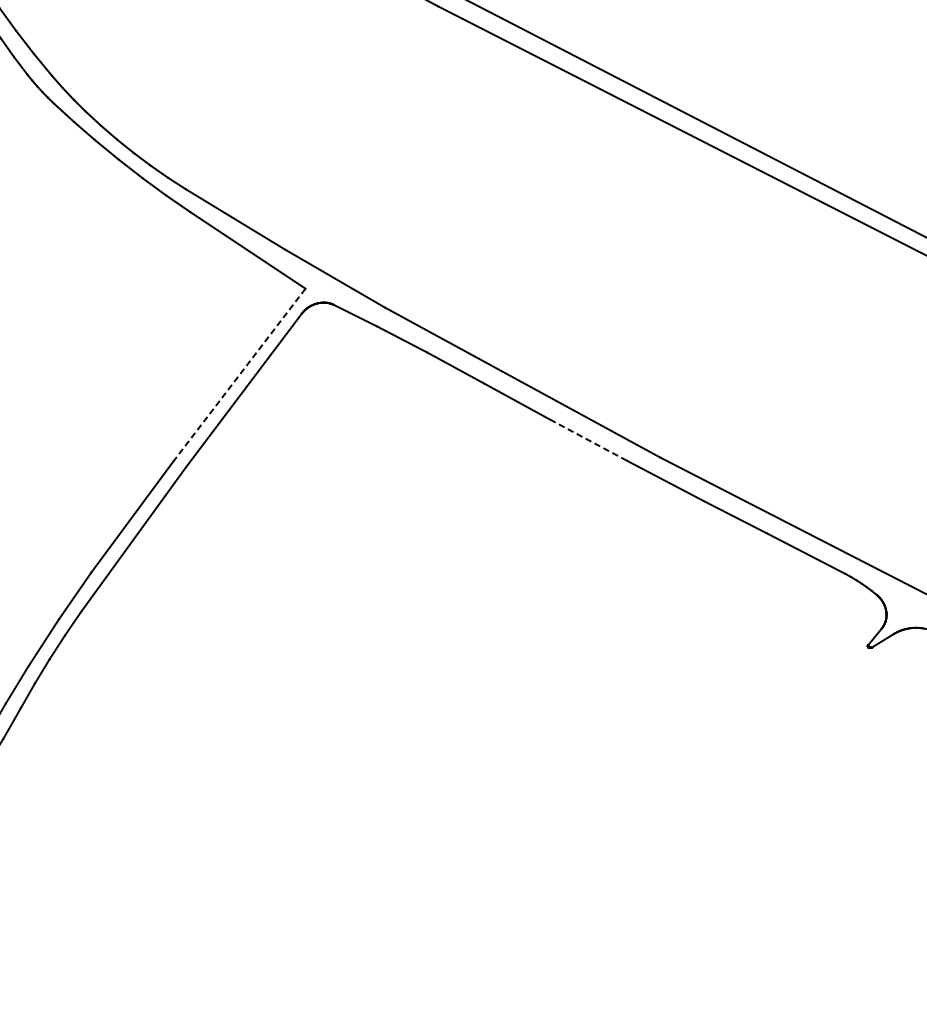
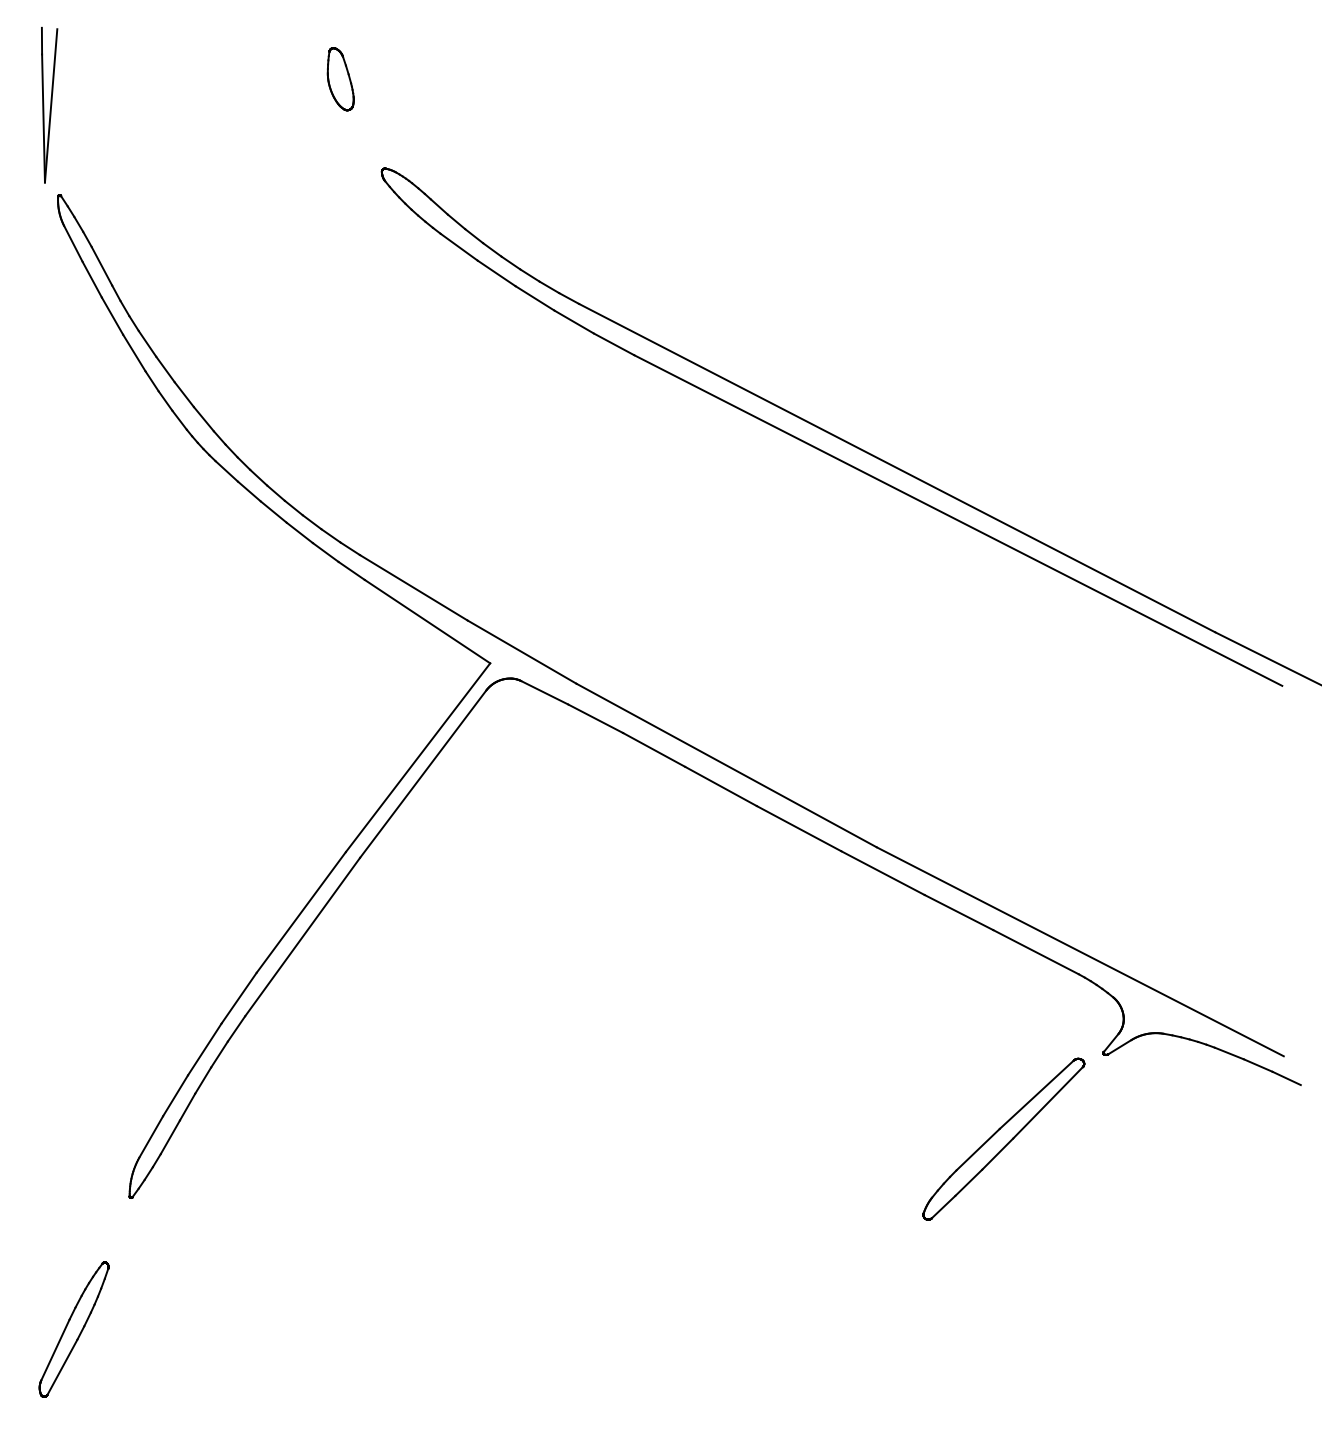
line: (239, 375) -> (418, 757), dashed -> solid
line: (589, 440) -> (799, 828), dashed -> solid
part: (776, 724) -> (1003, 1138), added

